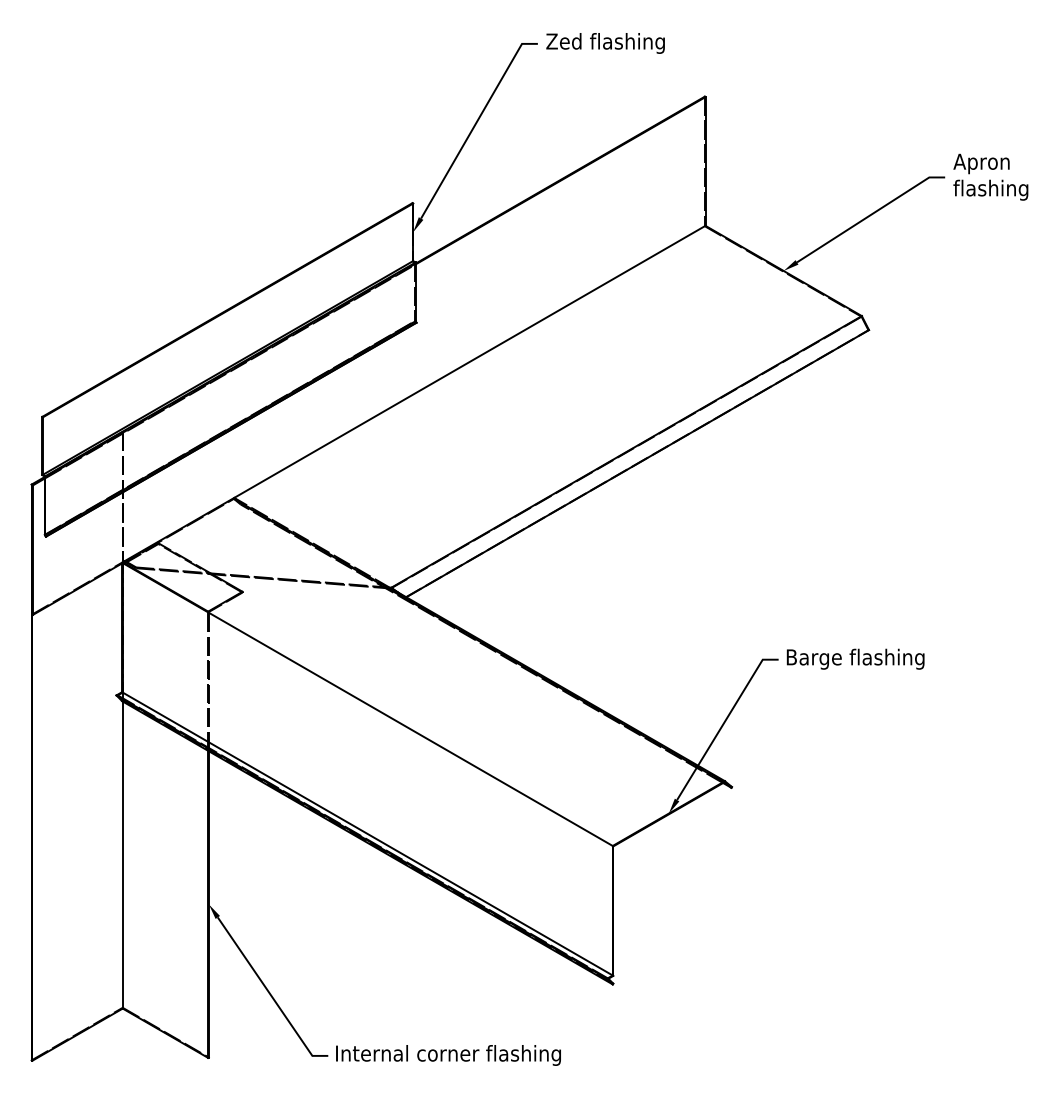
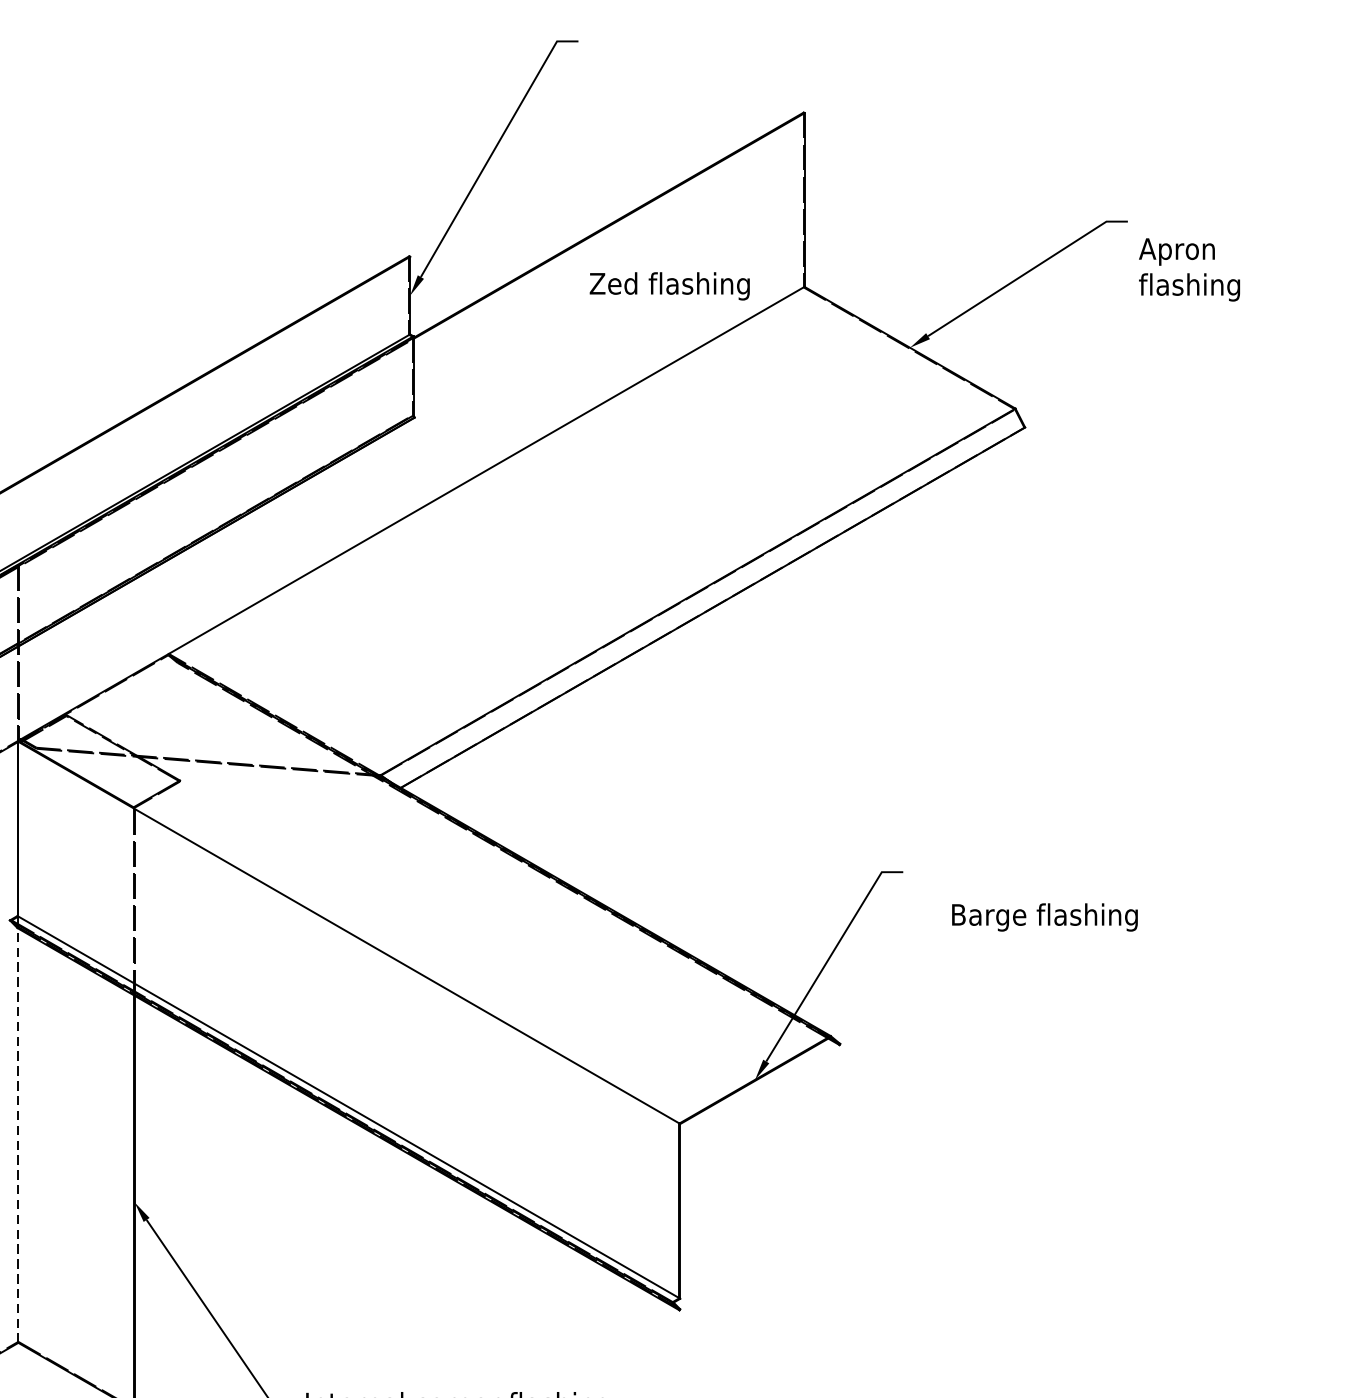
text: (605, 43) -> (669, 286), moved
text: (990, 176) -> (1189, 268), moved
text: (855, 658) -> (1044, 916), moved
line: (122, 855) -> (18, 1136), solid -> dashed

